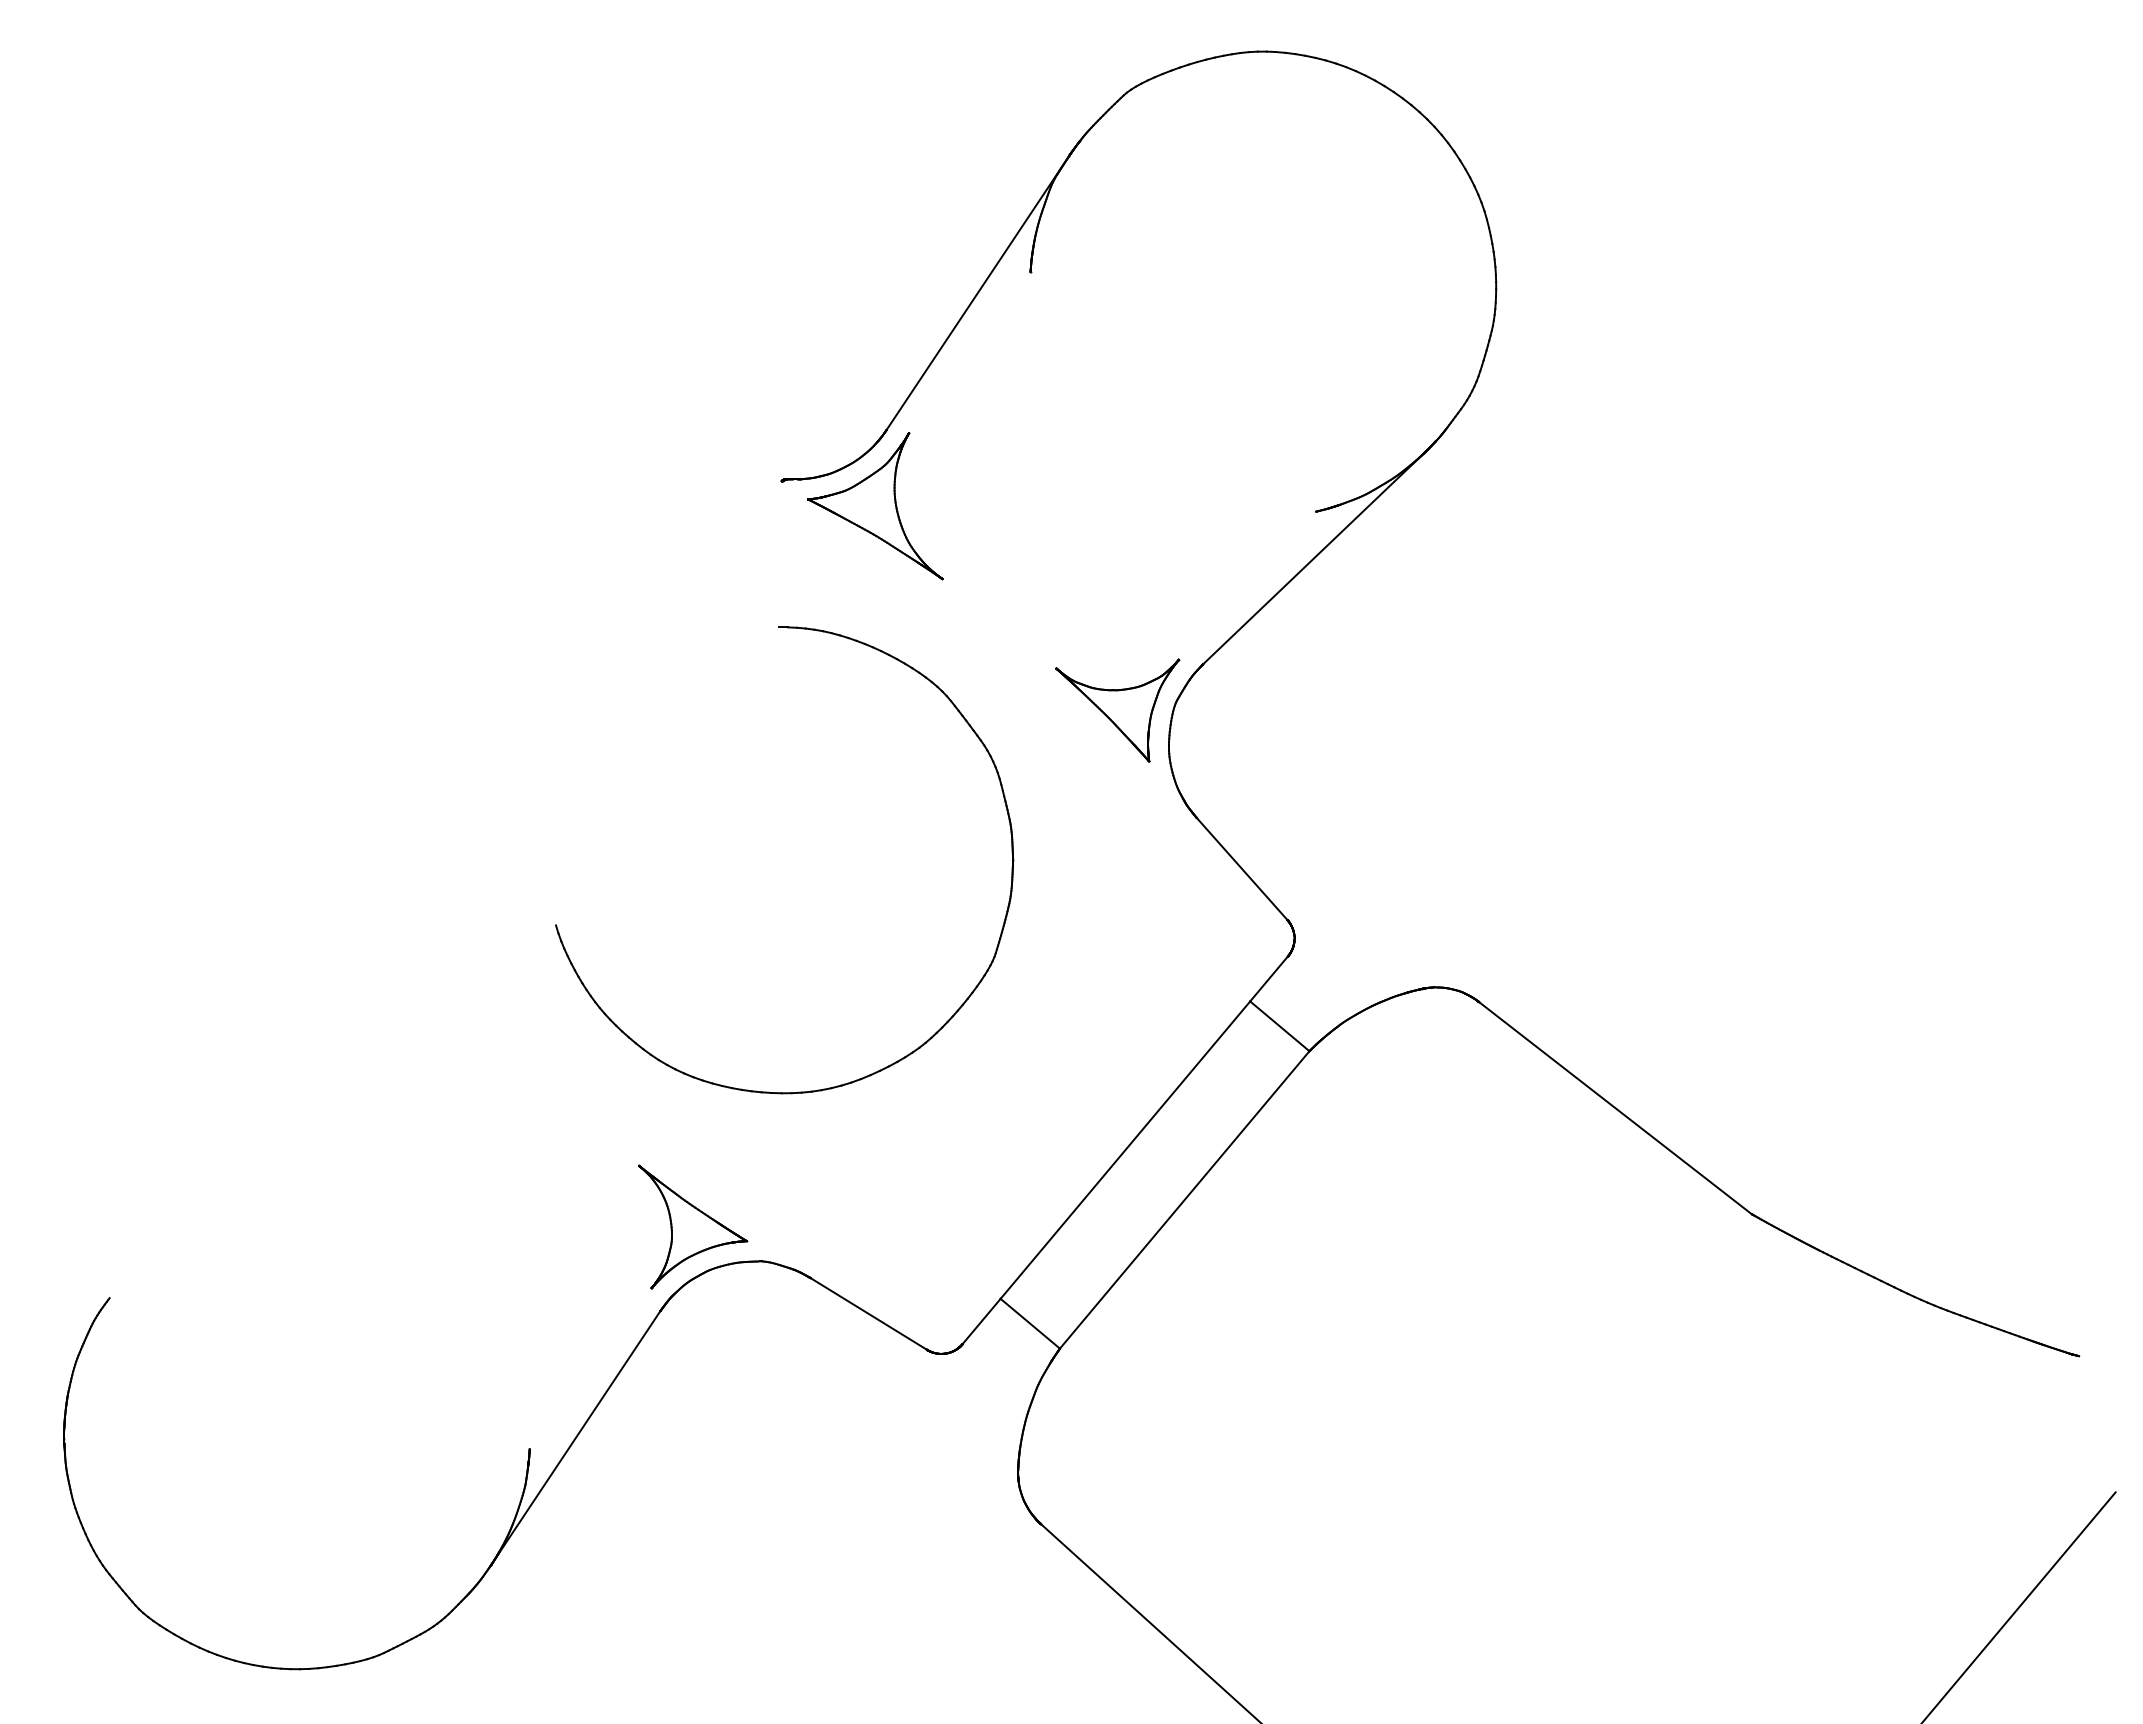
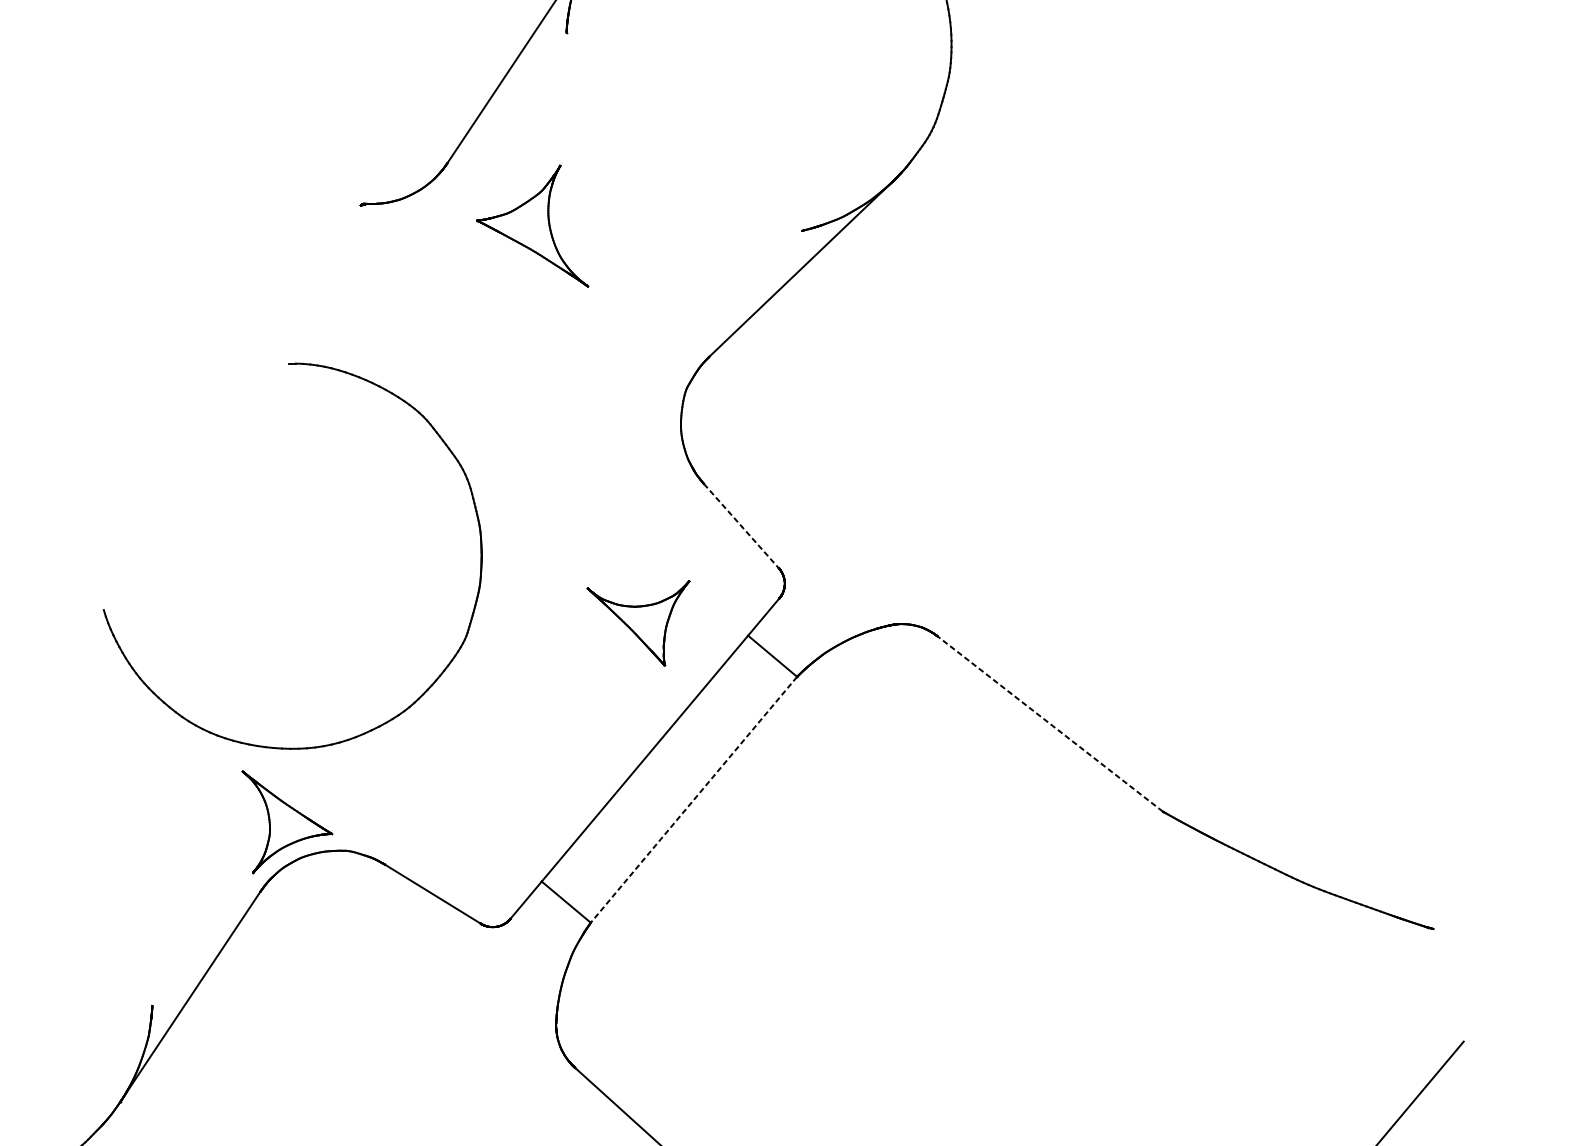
part: (875, 506) -> (532, 226), moved
part: (1117, 710) -> (638, 623), moved
part: (1011, 866) -> (480, 561), moved
line: (1242, 869) -> (741, 526), solid -> dashed
line: (1615, 1108) -> (1050, 724), solid -> dashed
line: (1184, 1200) -> (693, 800), solid -> dashed

